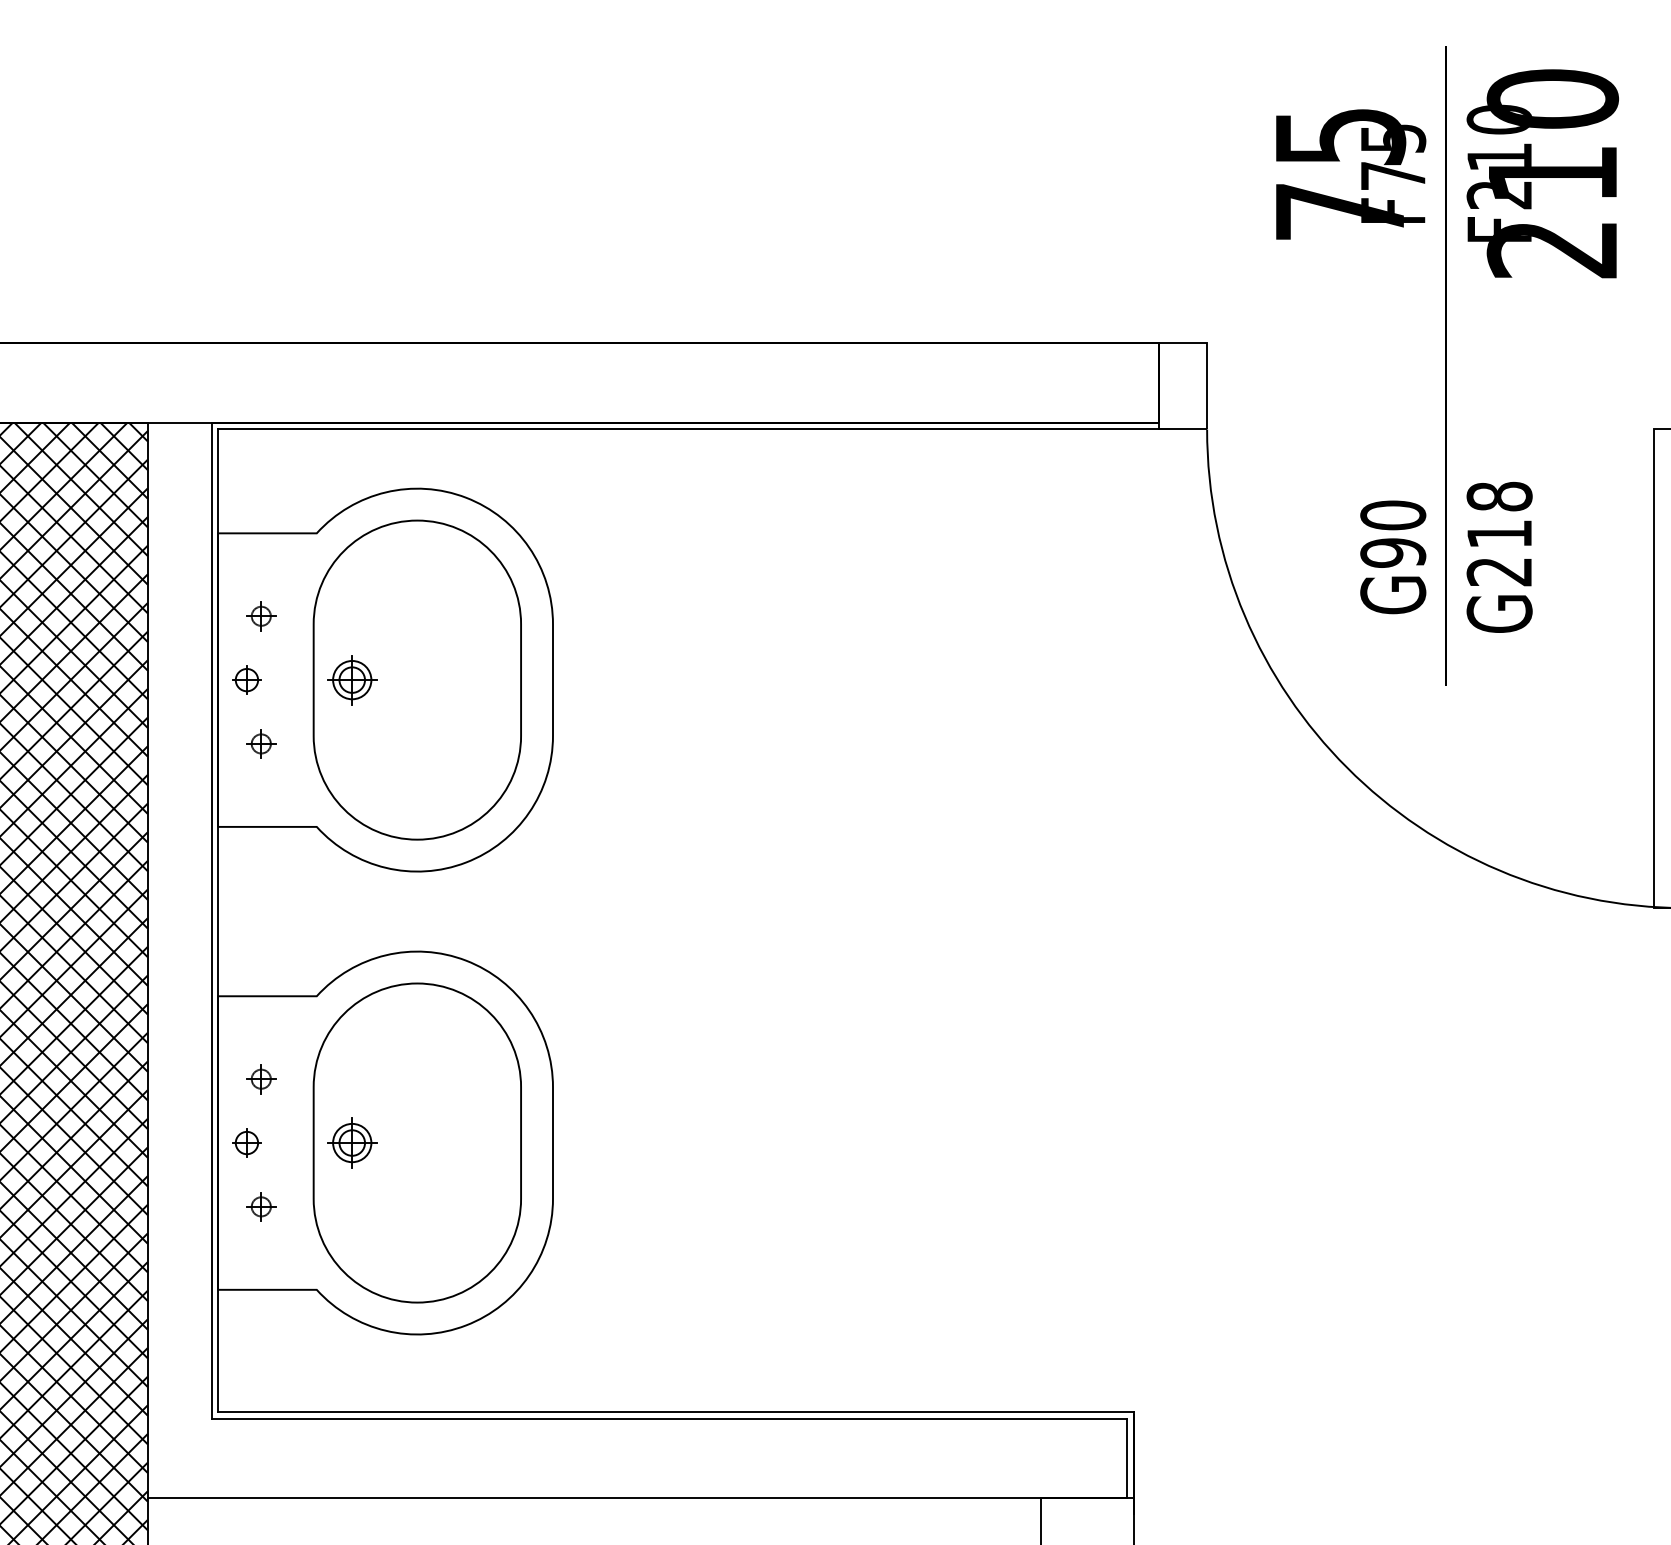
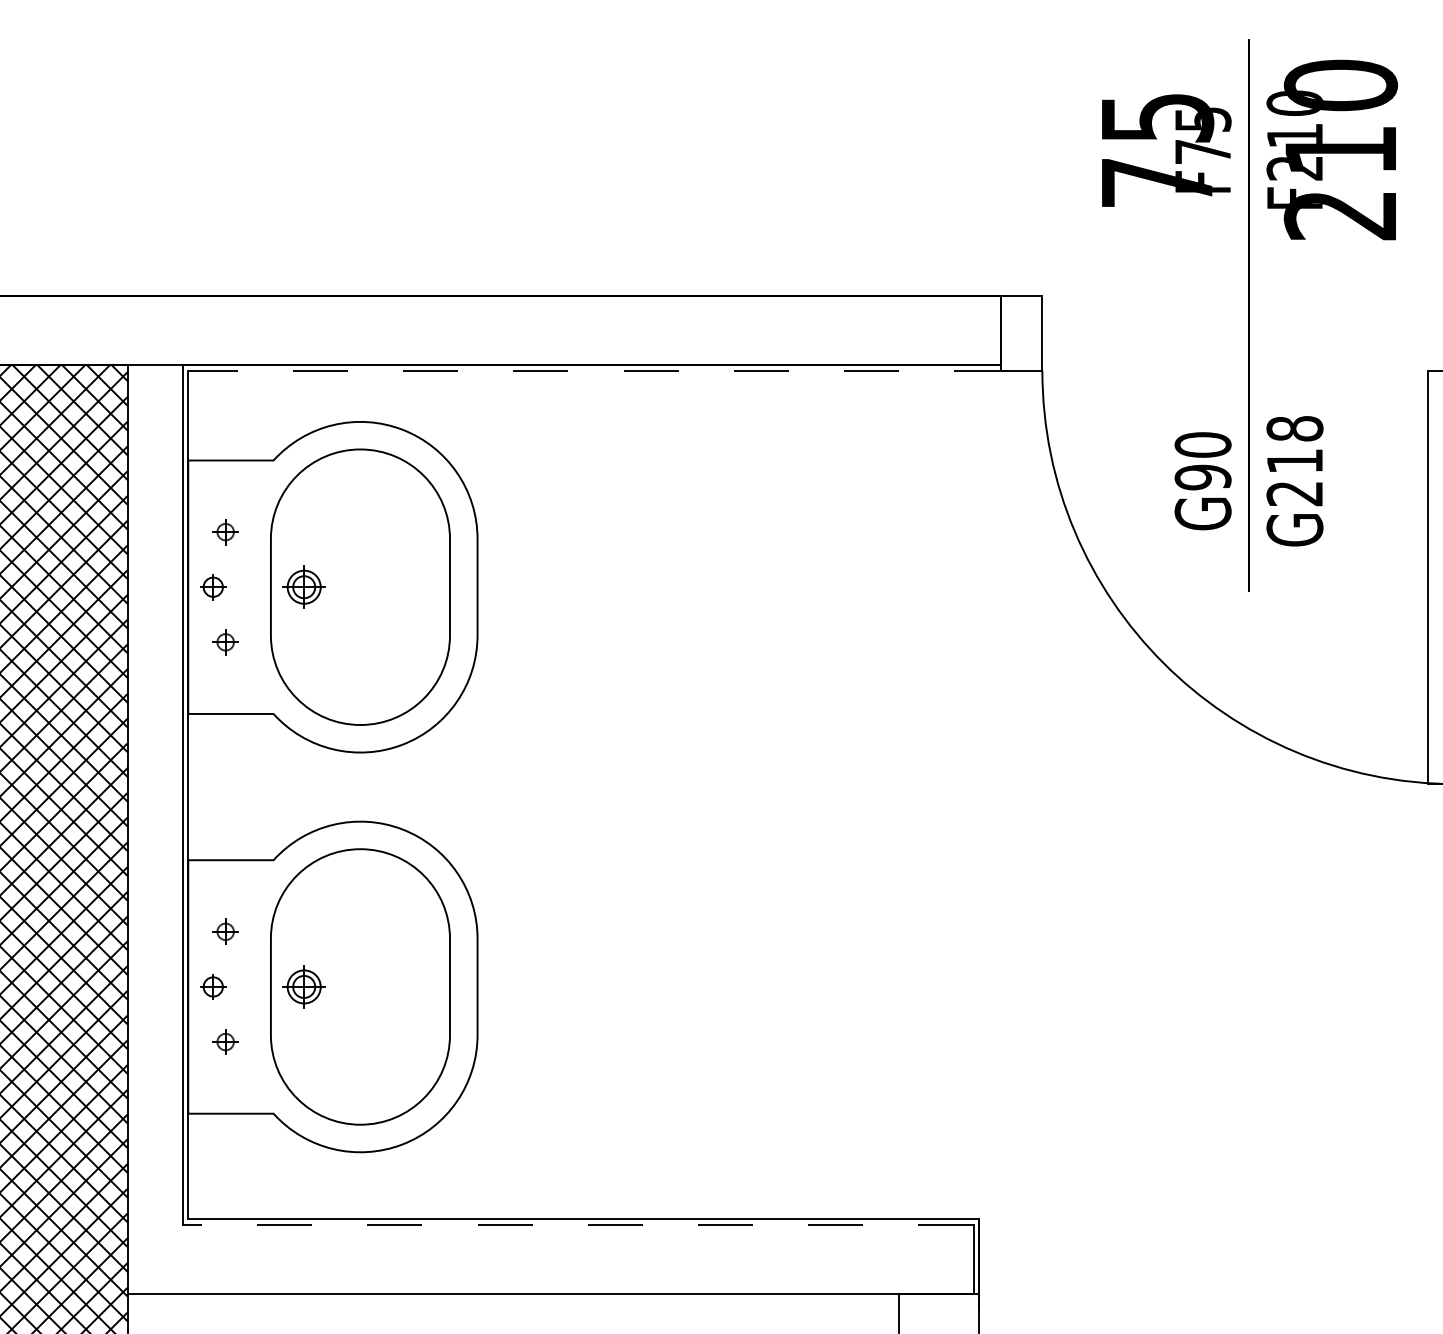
line: (692, 429) -> (598, 370), solid -> dashed
line: (669, 1418) -> (578, 1224), solid -> dashed

